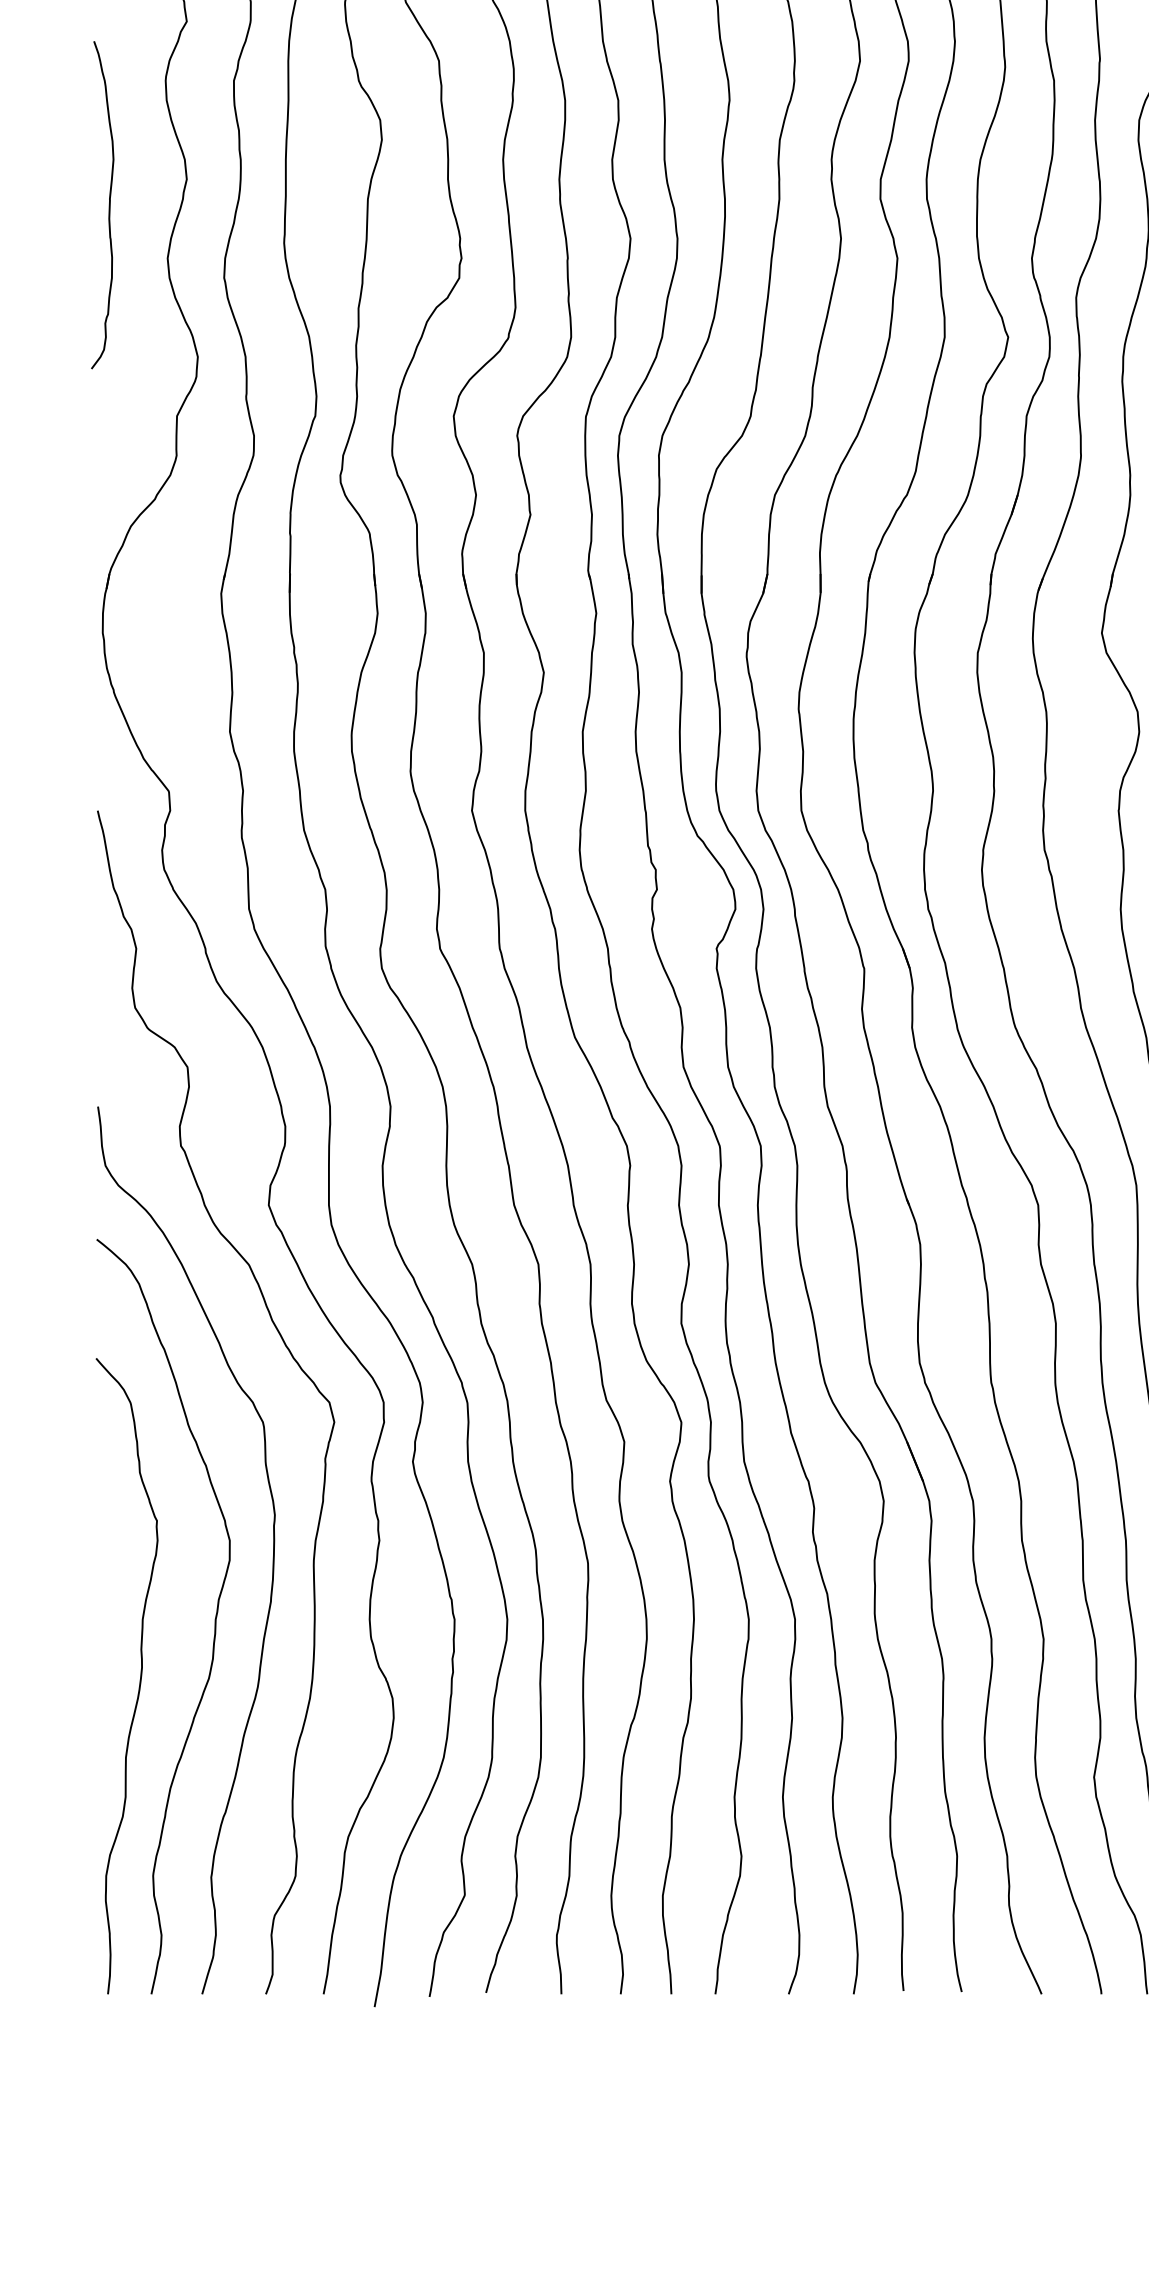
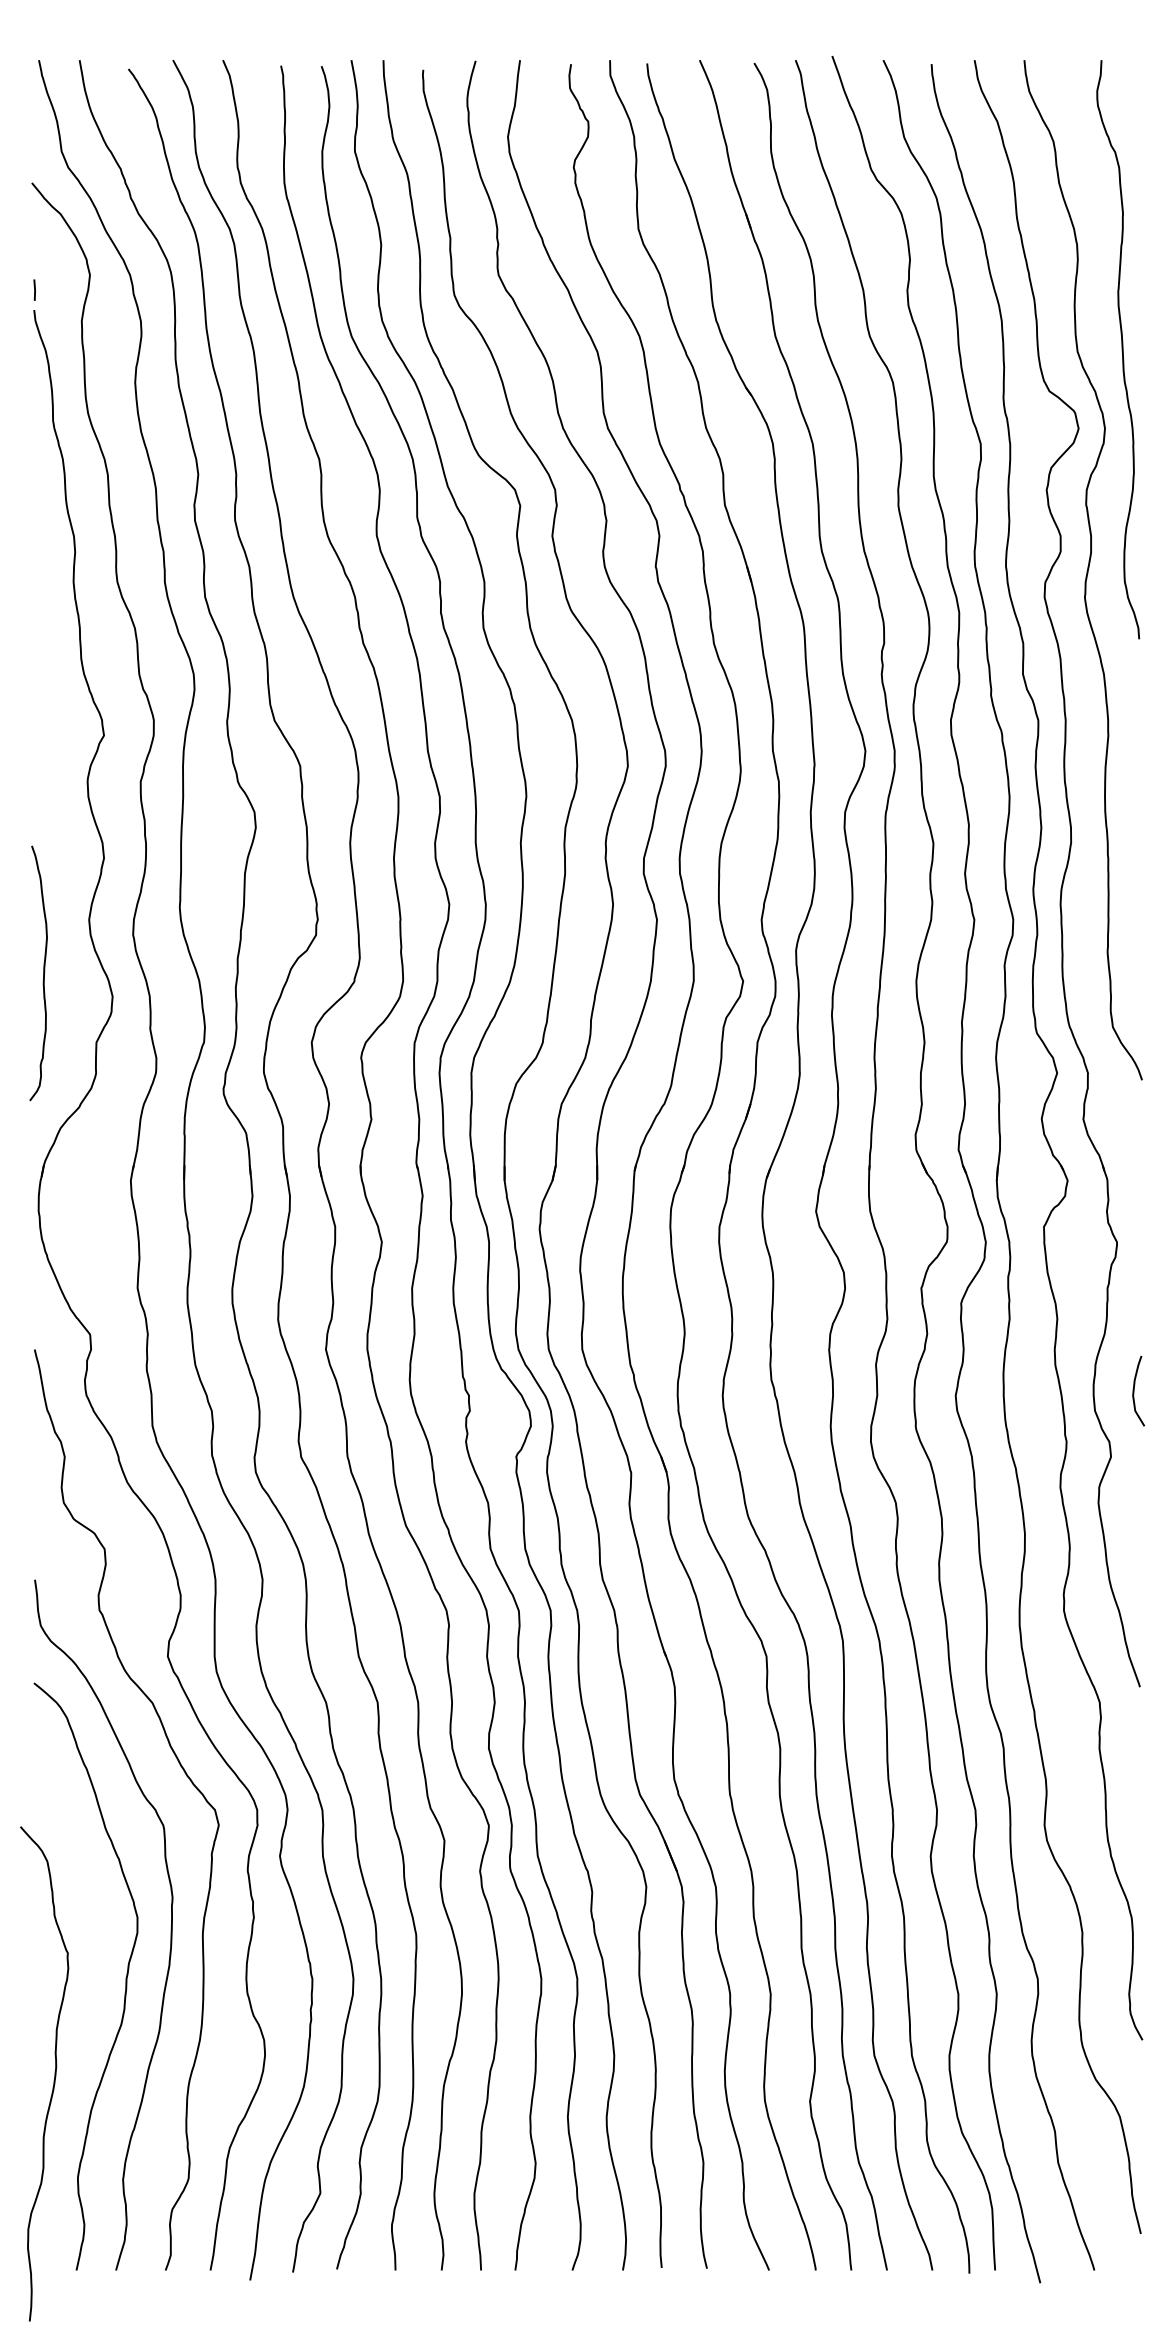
curve: (108, 205) -> (43, 973), moved
curve: (139, 1675) -> (54, 2073), moved

